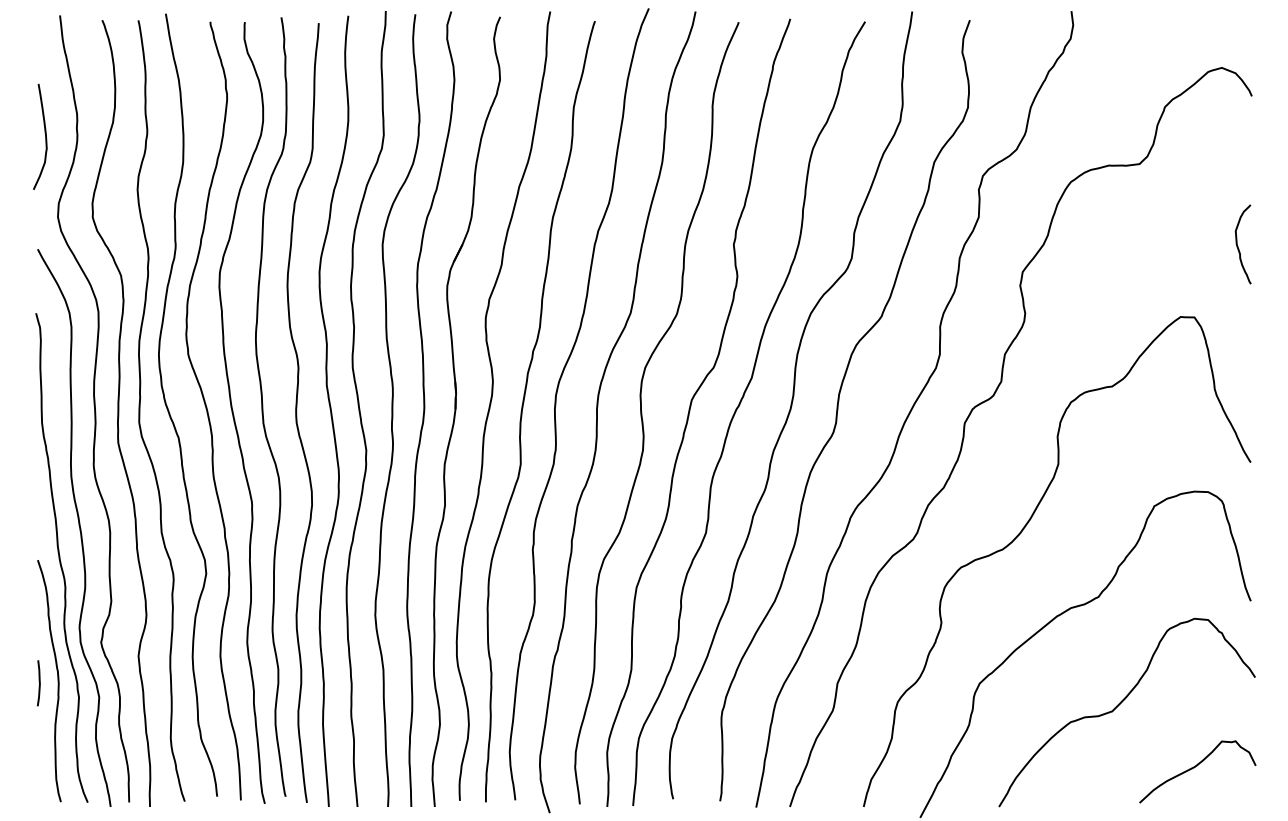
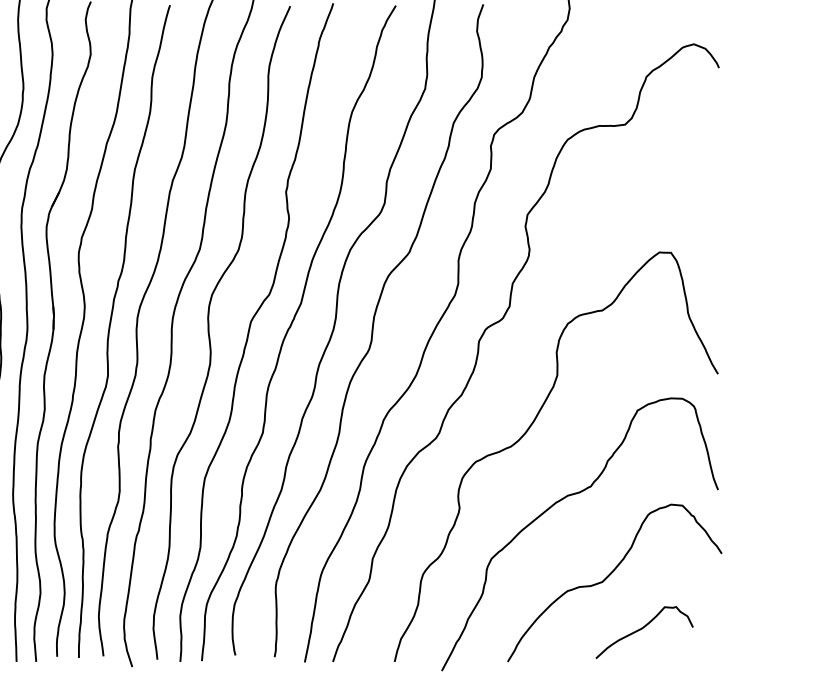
curve: (1238, 246) -> (707, 193), removed
curve: (1194, 768) -> (641, 629), moved

